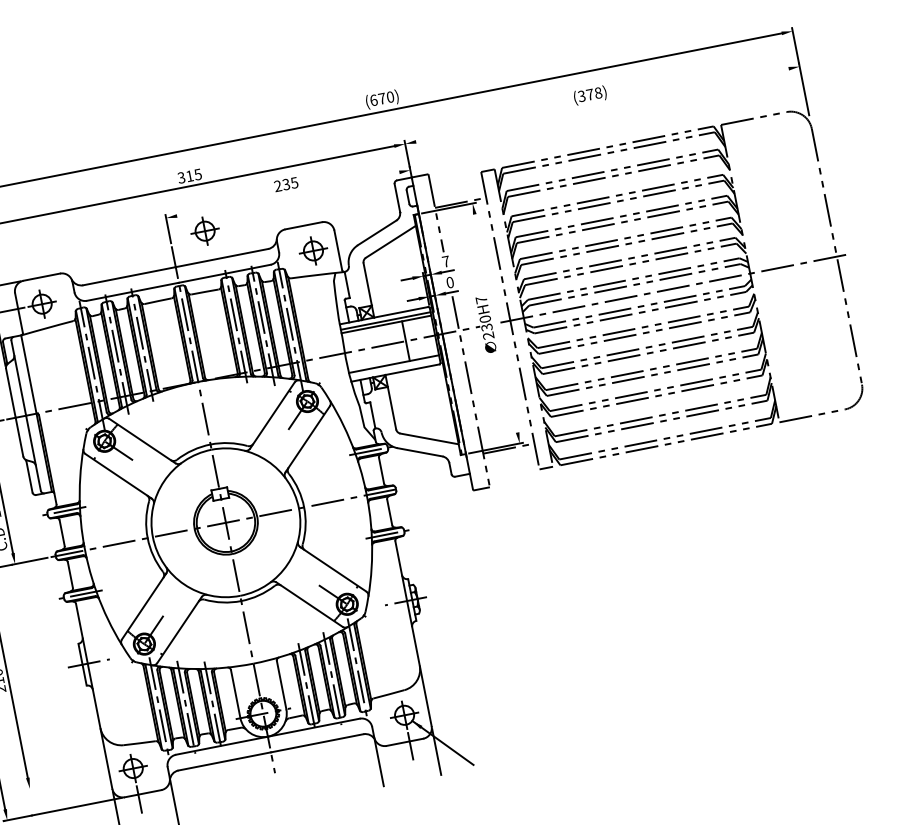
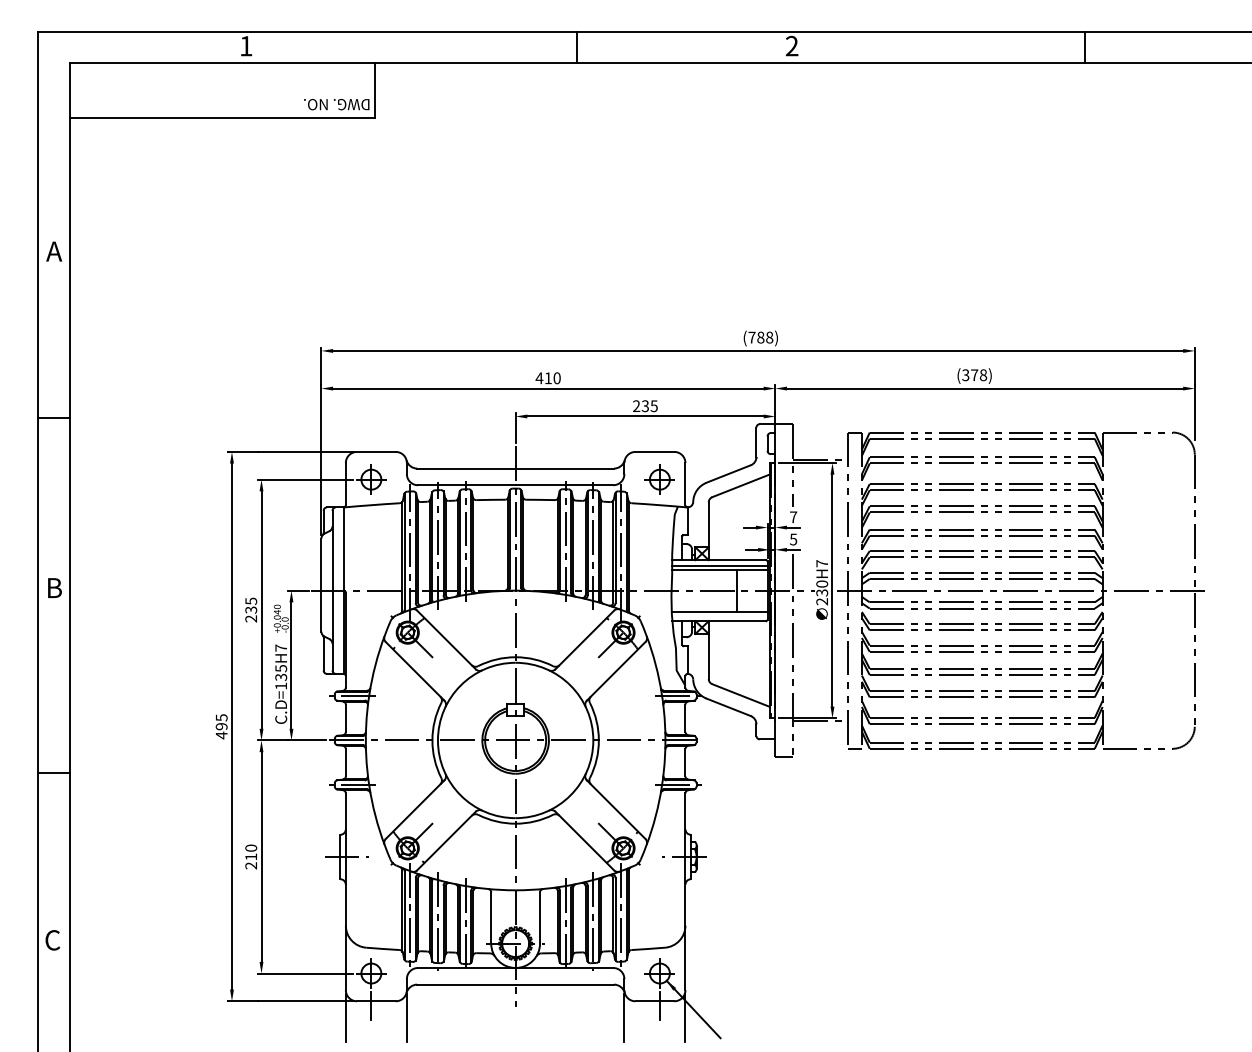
text: (381, 98) -> (760, 337), (670) -> (788)
line: (601, 105) -> (984, 388), added
text: (189, 176) -> (547, 378), 315 -> 410
line: (288, 194) -> (645, 416), added
part: (204, 231) -> (552, 437), removed
text: (450, 282) -> (793, 539), 0 -> 5
line: (496, 323) -> (832, 590), added
line: (71, 780) -> (305, 973), added

